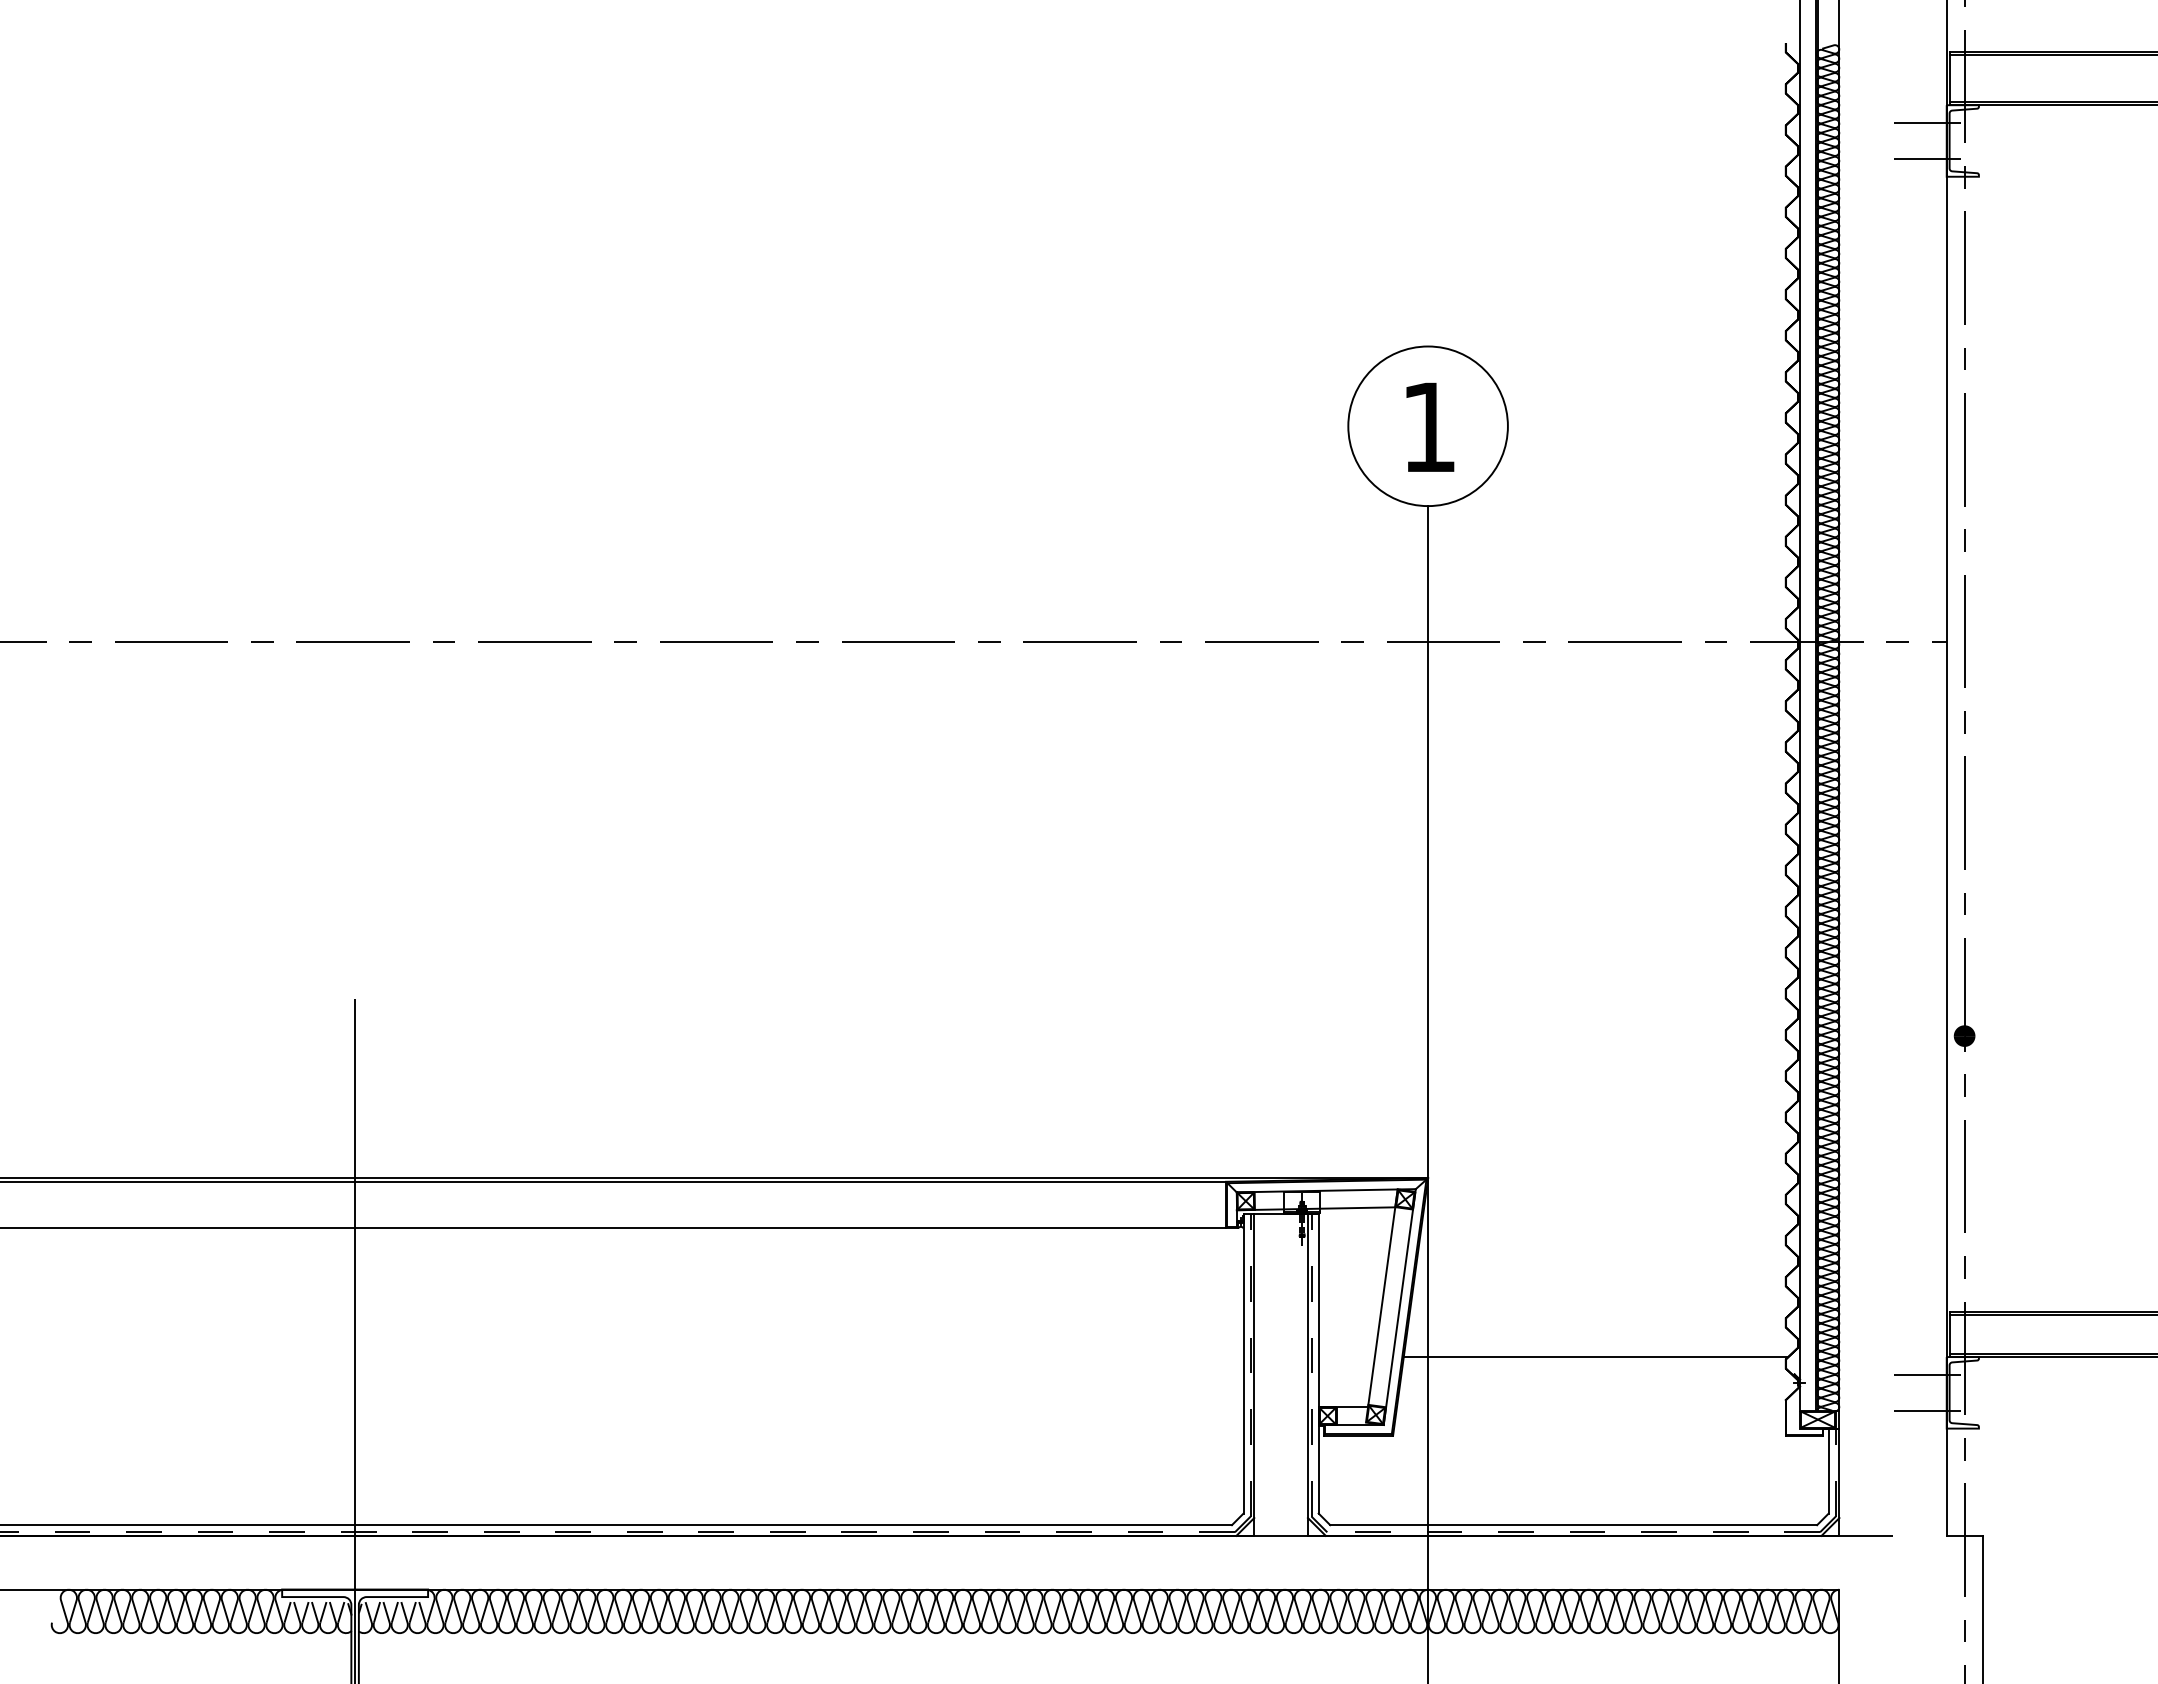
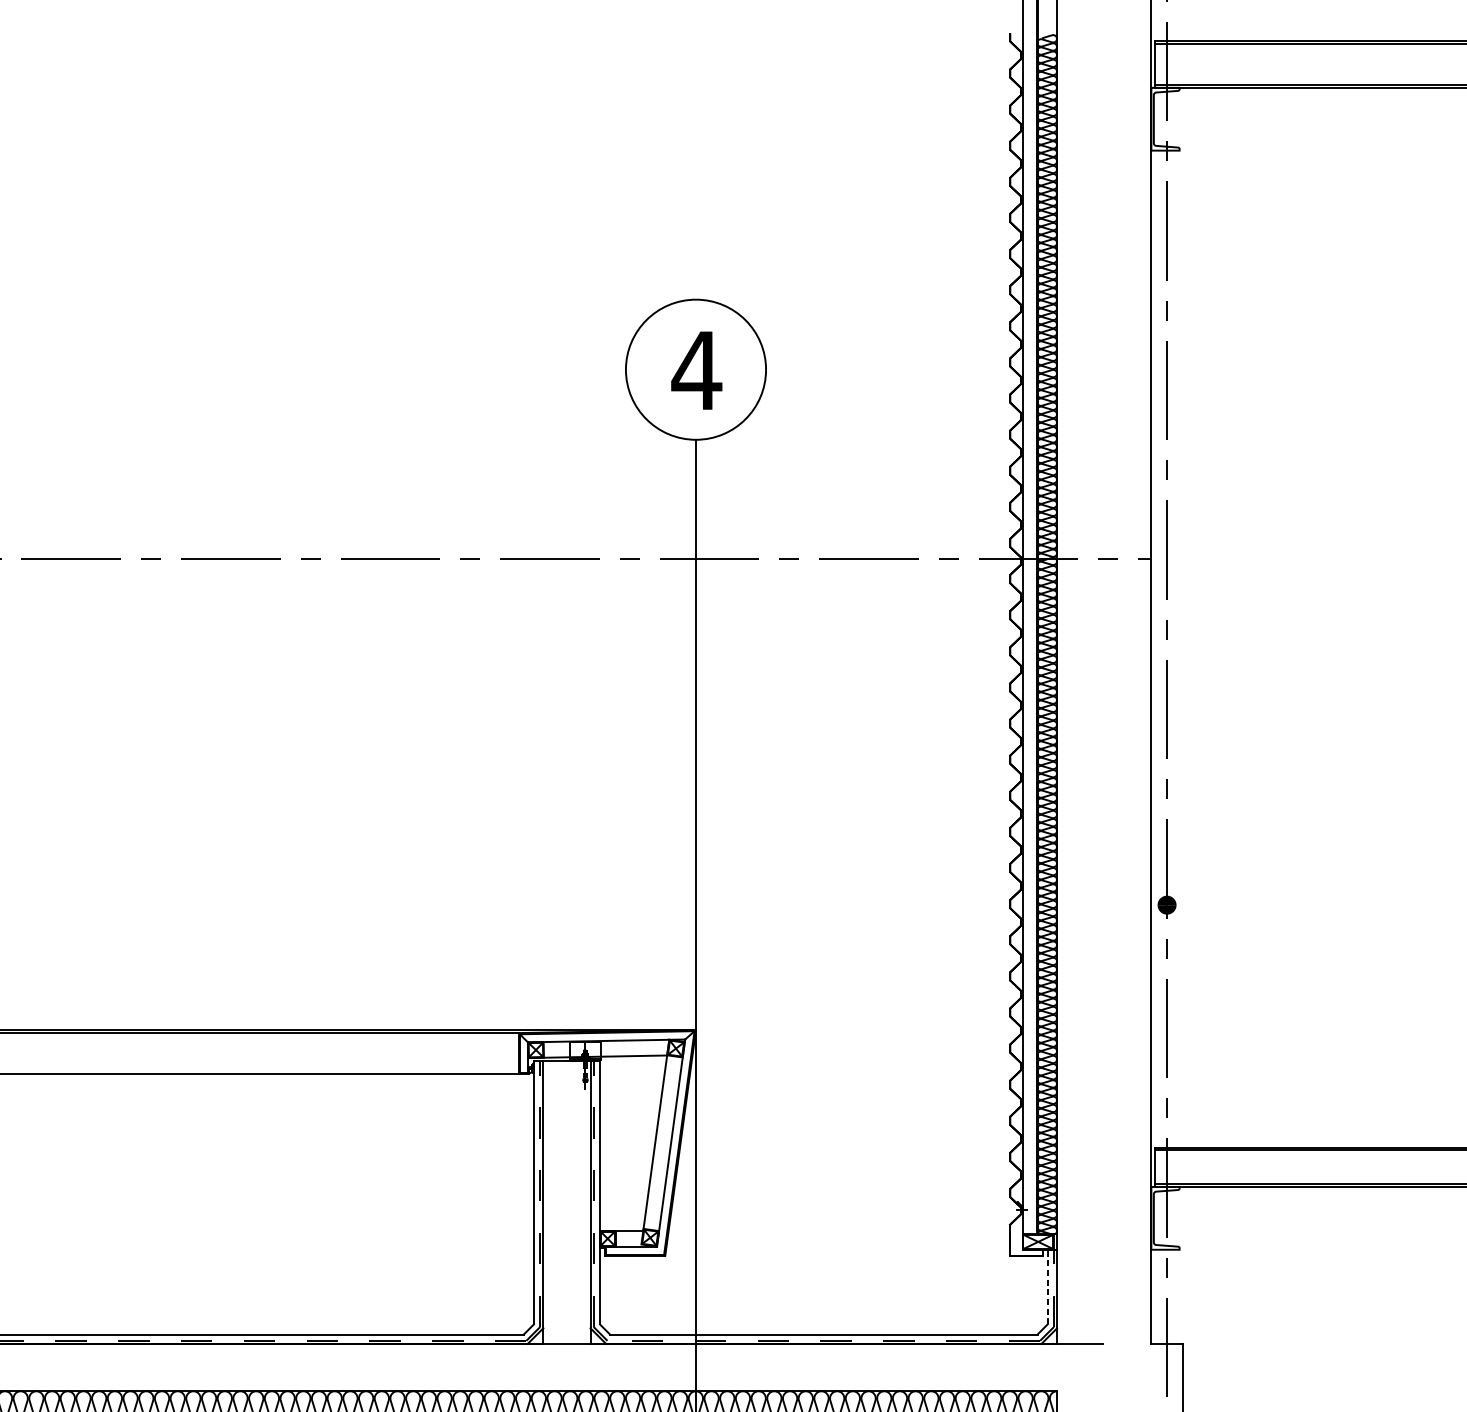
line: (1927, 123) -> (1134, 103), removed
line: (1927, 158) -> (1134, 134), removed
text: (1428, 426) -> (696, 369), 1 -> 4
line: (1595, 1357) -> (842, 1187), removed
line: (1927, 1374) -> (1134, 1202), removed
line: (1927, 1410) -> (1134, 1233), removed
line: (1828, 1470) -> (1047, 1286), solid -> dashed

